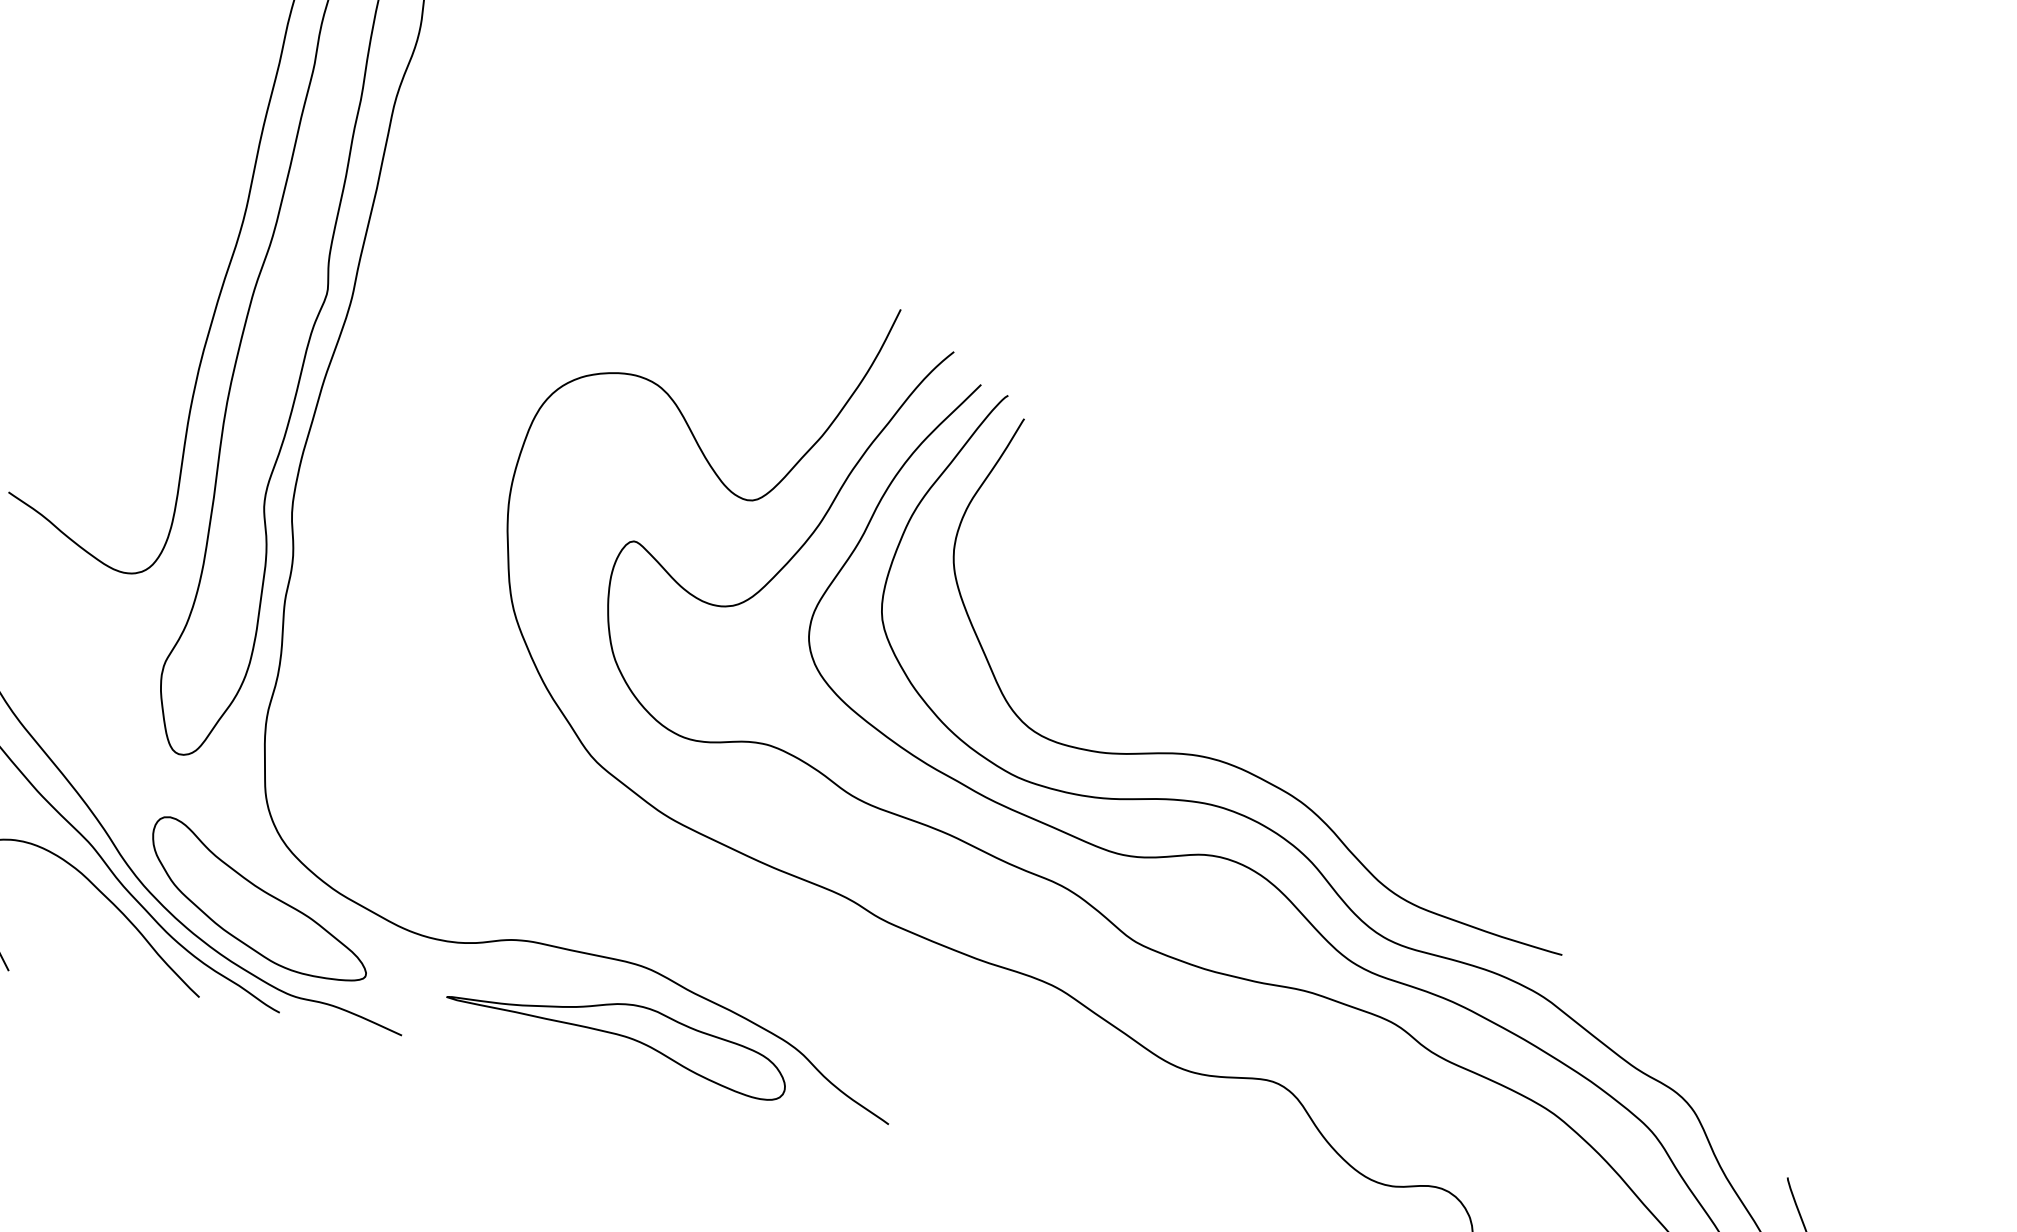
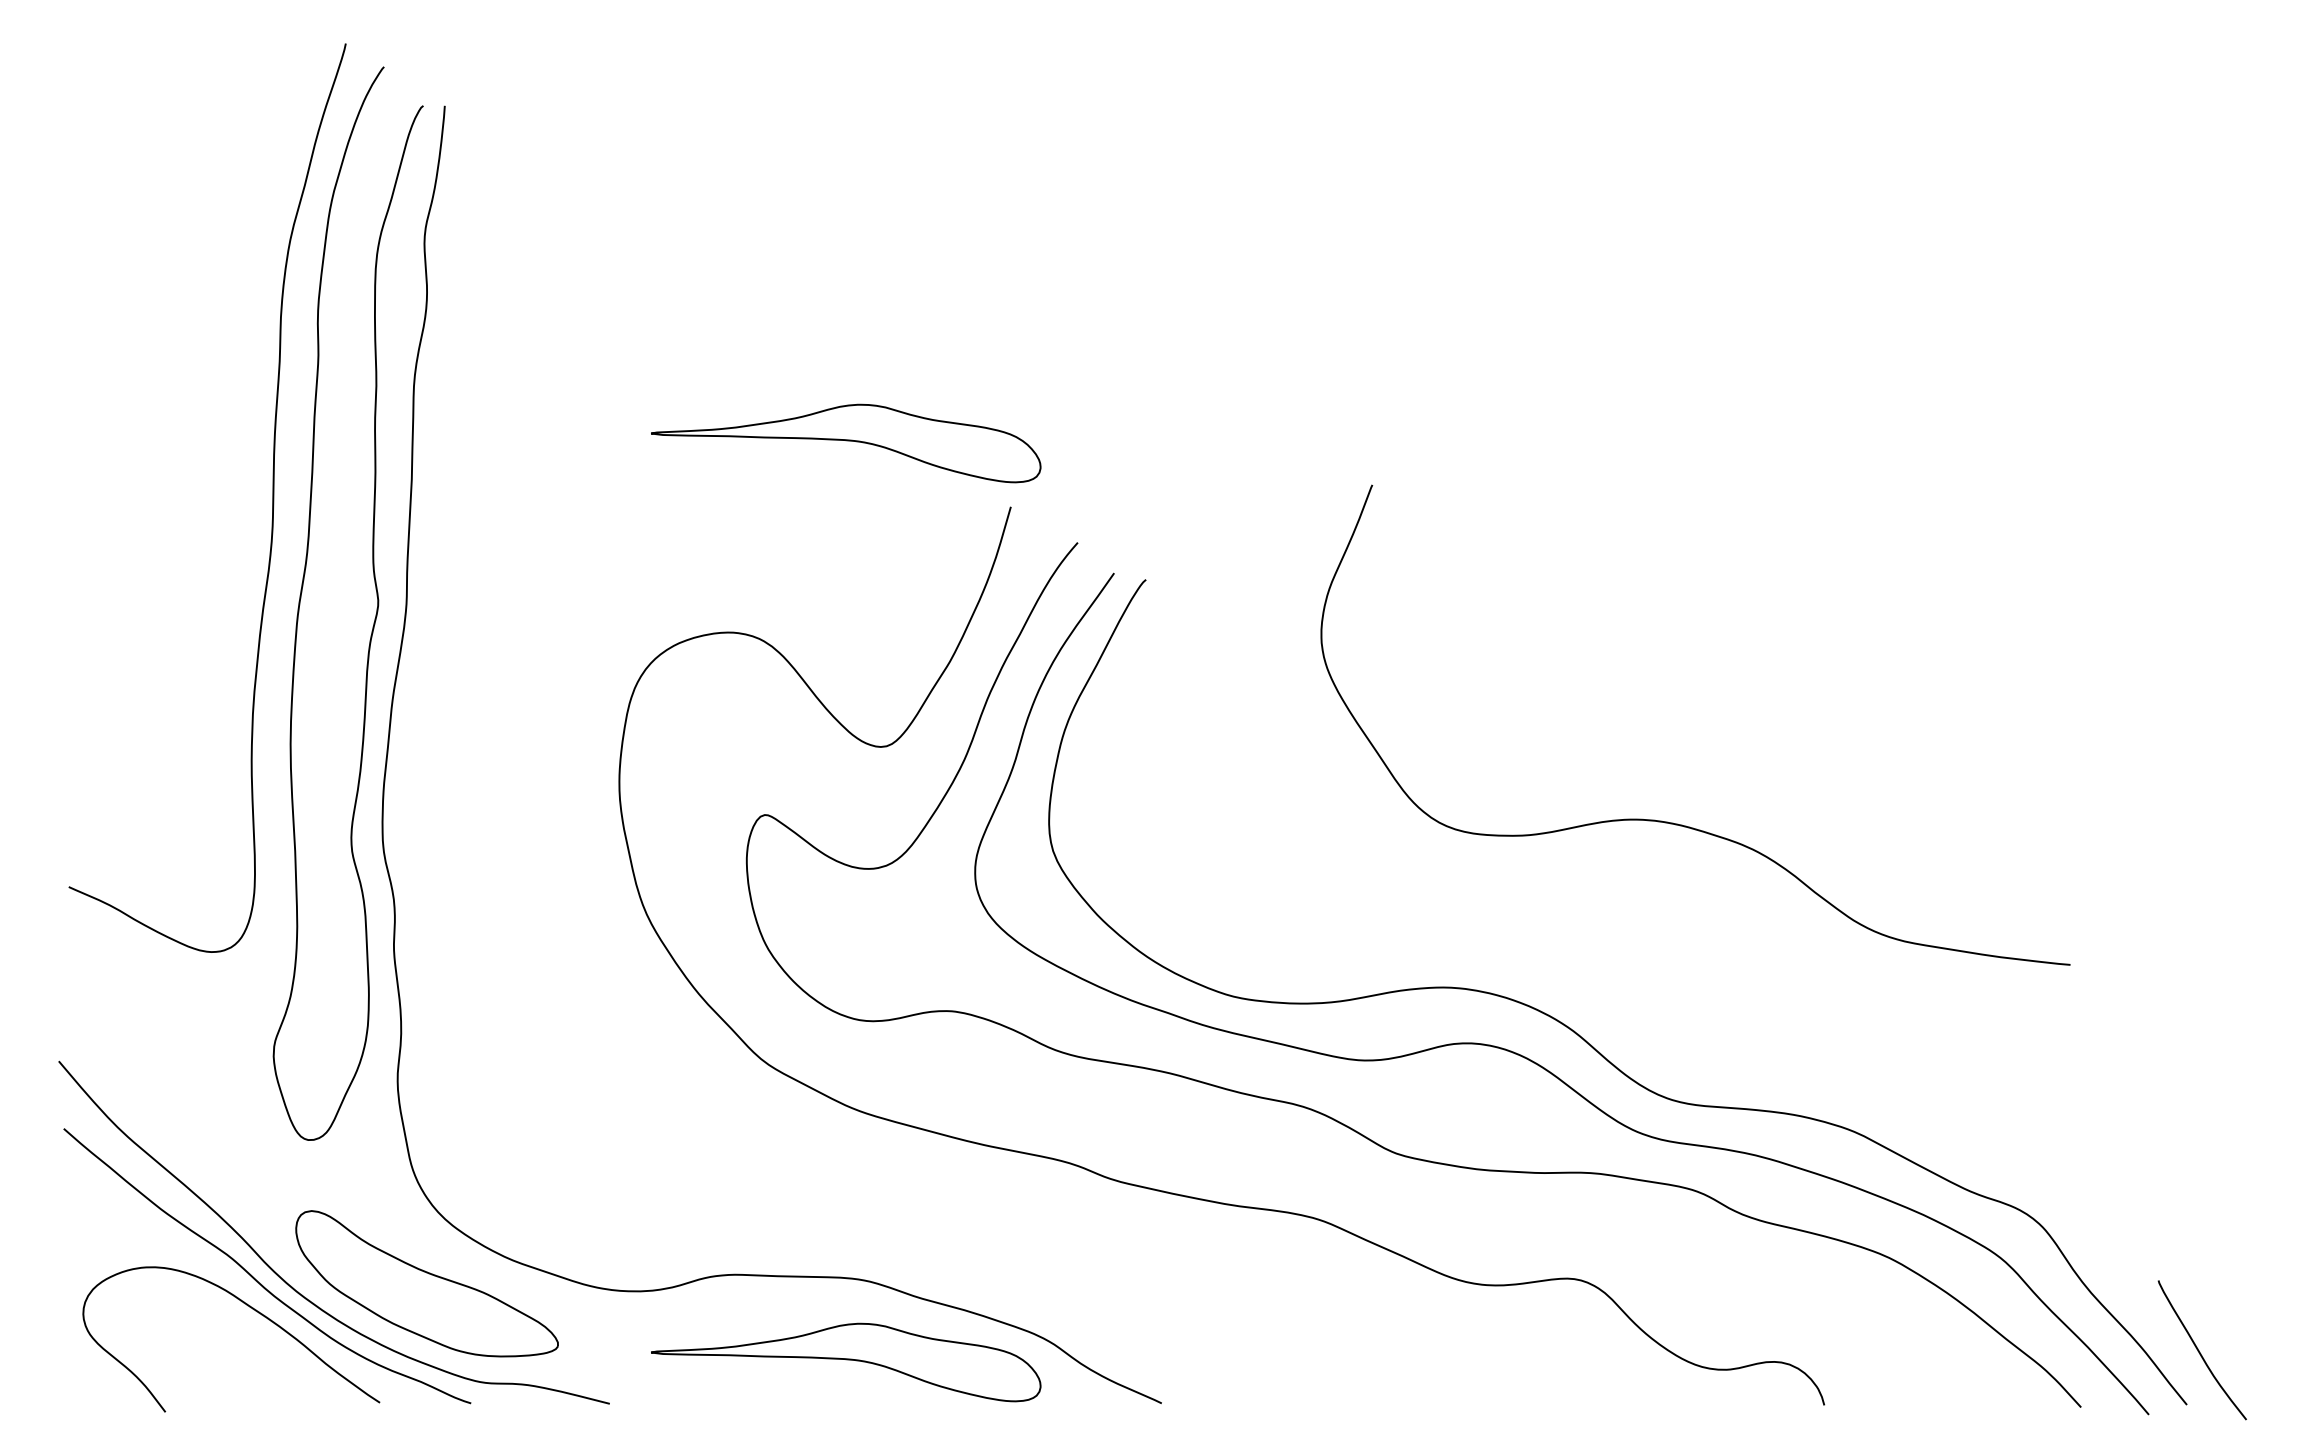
part: (766, 226) -> (846, 443), added
curve: (1235, 765) -> (1673, 822), moved

